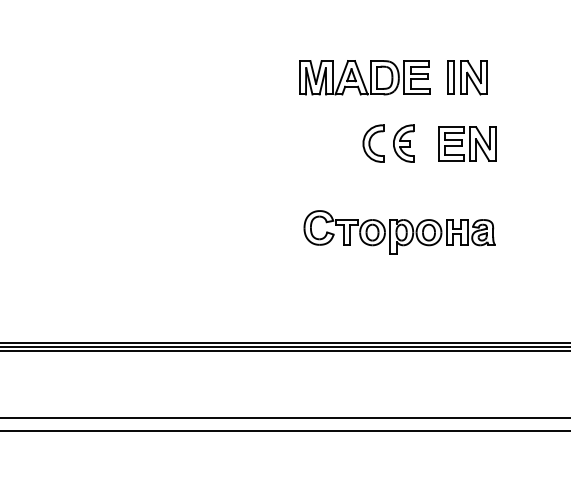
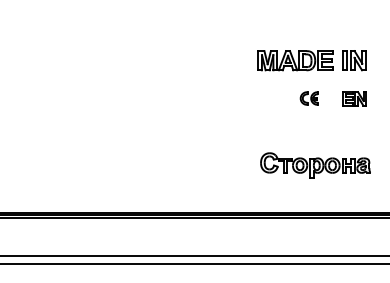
part: (388, 143) -> (309, 98), size x0.6
part: (467, 143) -> (354, 98), size x0.7
part: (399, 232) -> (315, 165), moved

